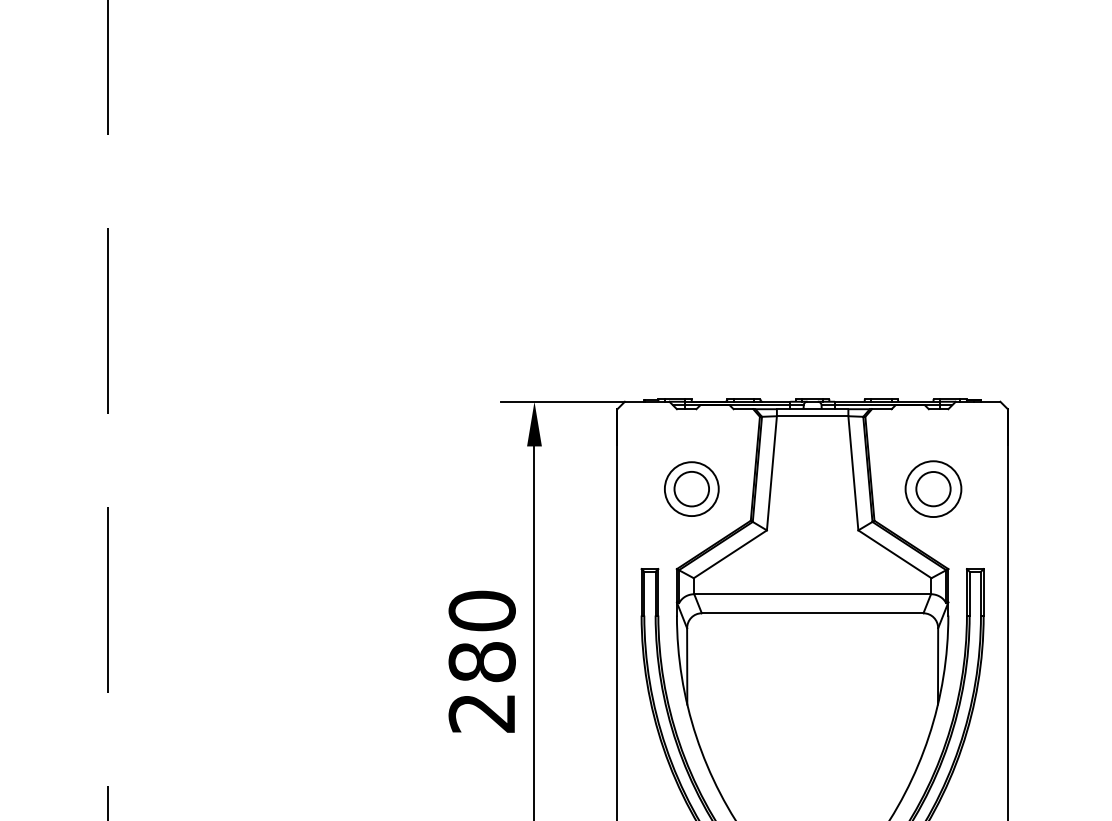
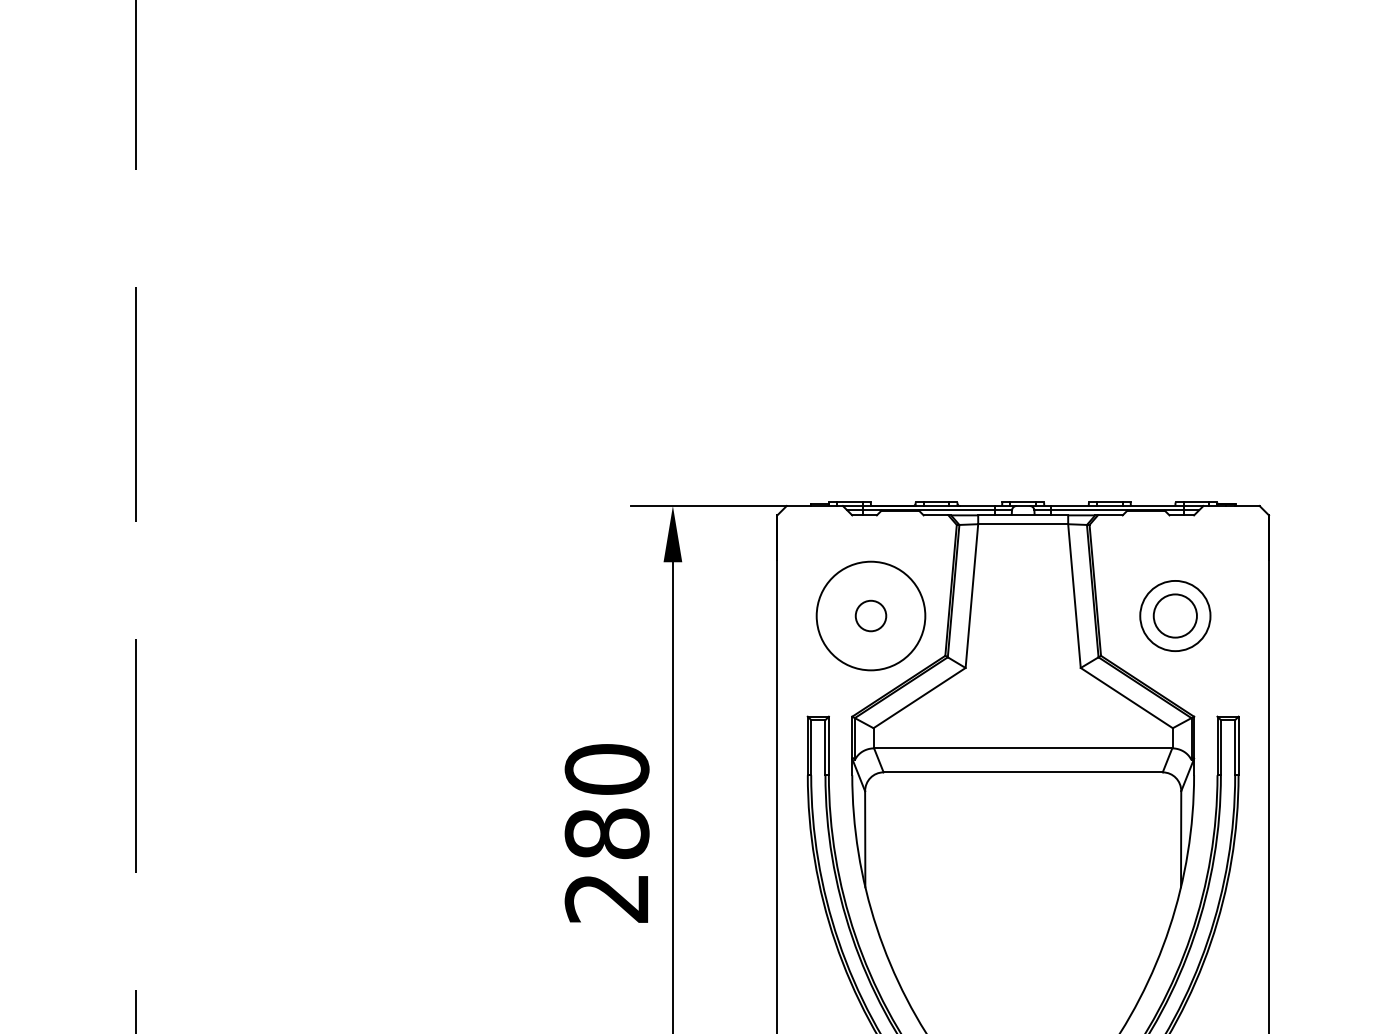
circle: (691, 488) -> (870, 615), size x0.7
circle: (691, 488) -> (870, 615), size x1.6

